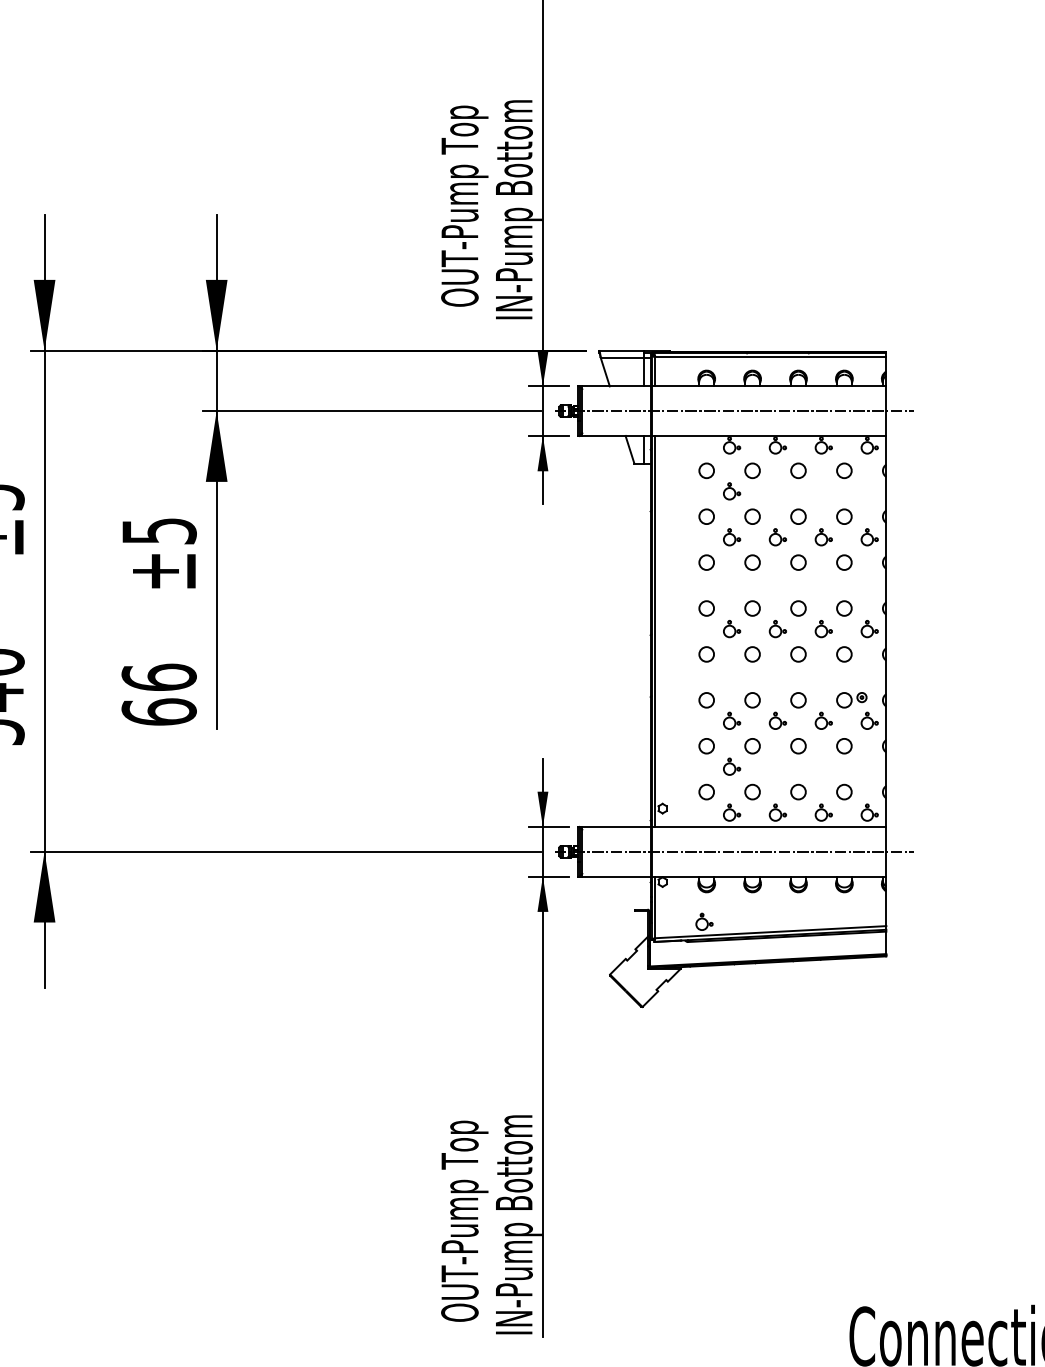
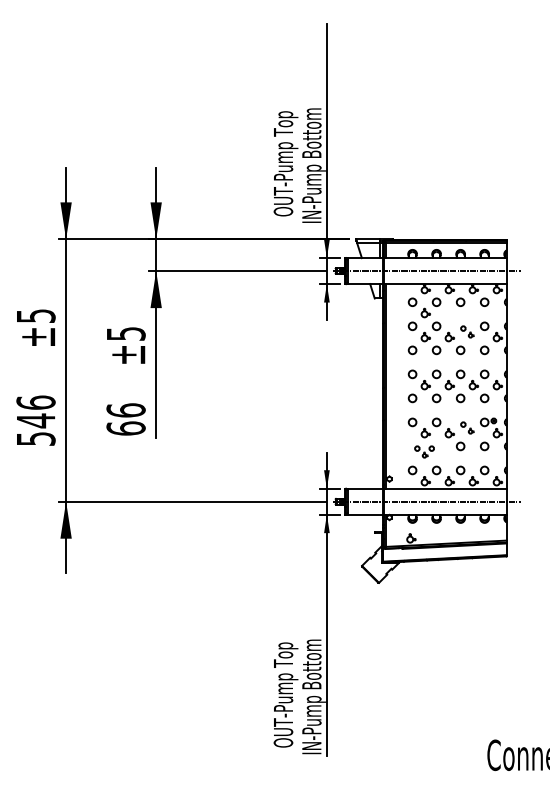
part: (811, 526) -> (467, 331), size x0.6
part: (811, 710) -> (467, 427), size x0.6
part: (729, 755) -> (424, 451), size x0.6

